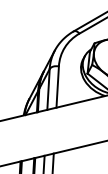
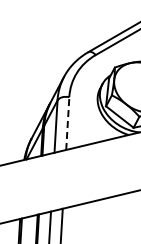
line: (57, 87) -> (67, 123), solid -> dashed

